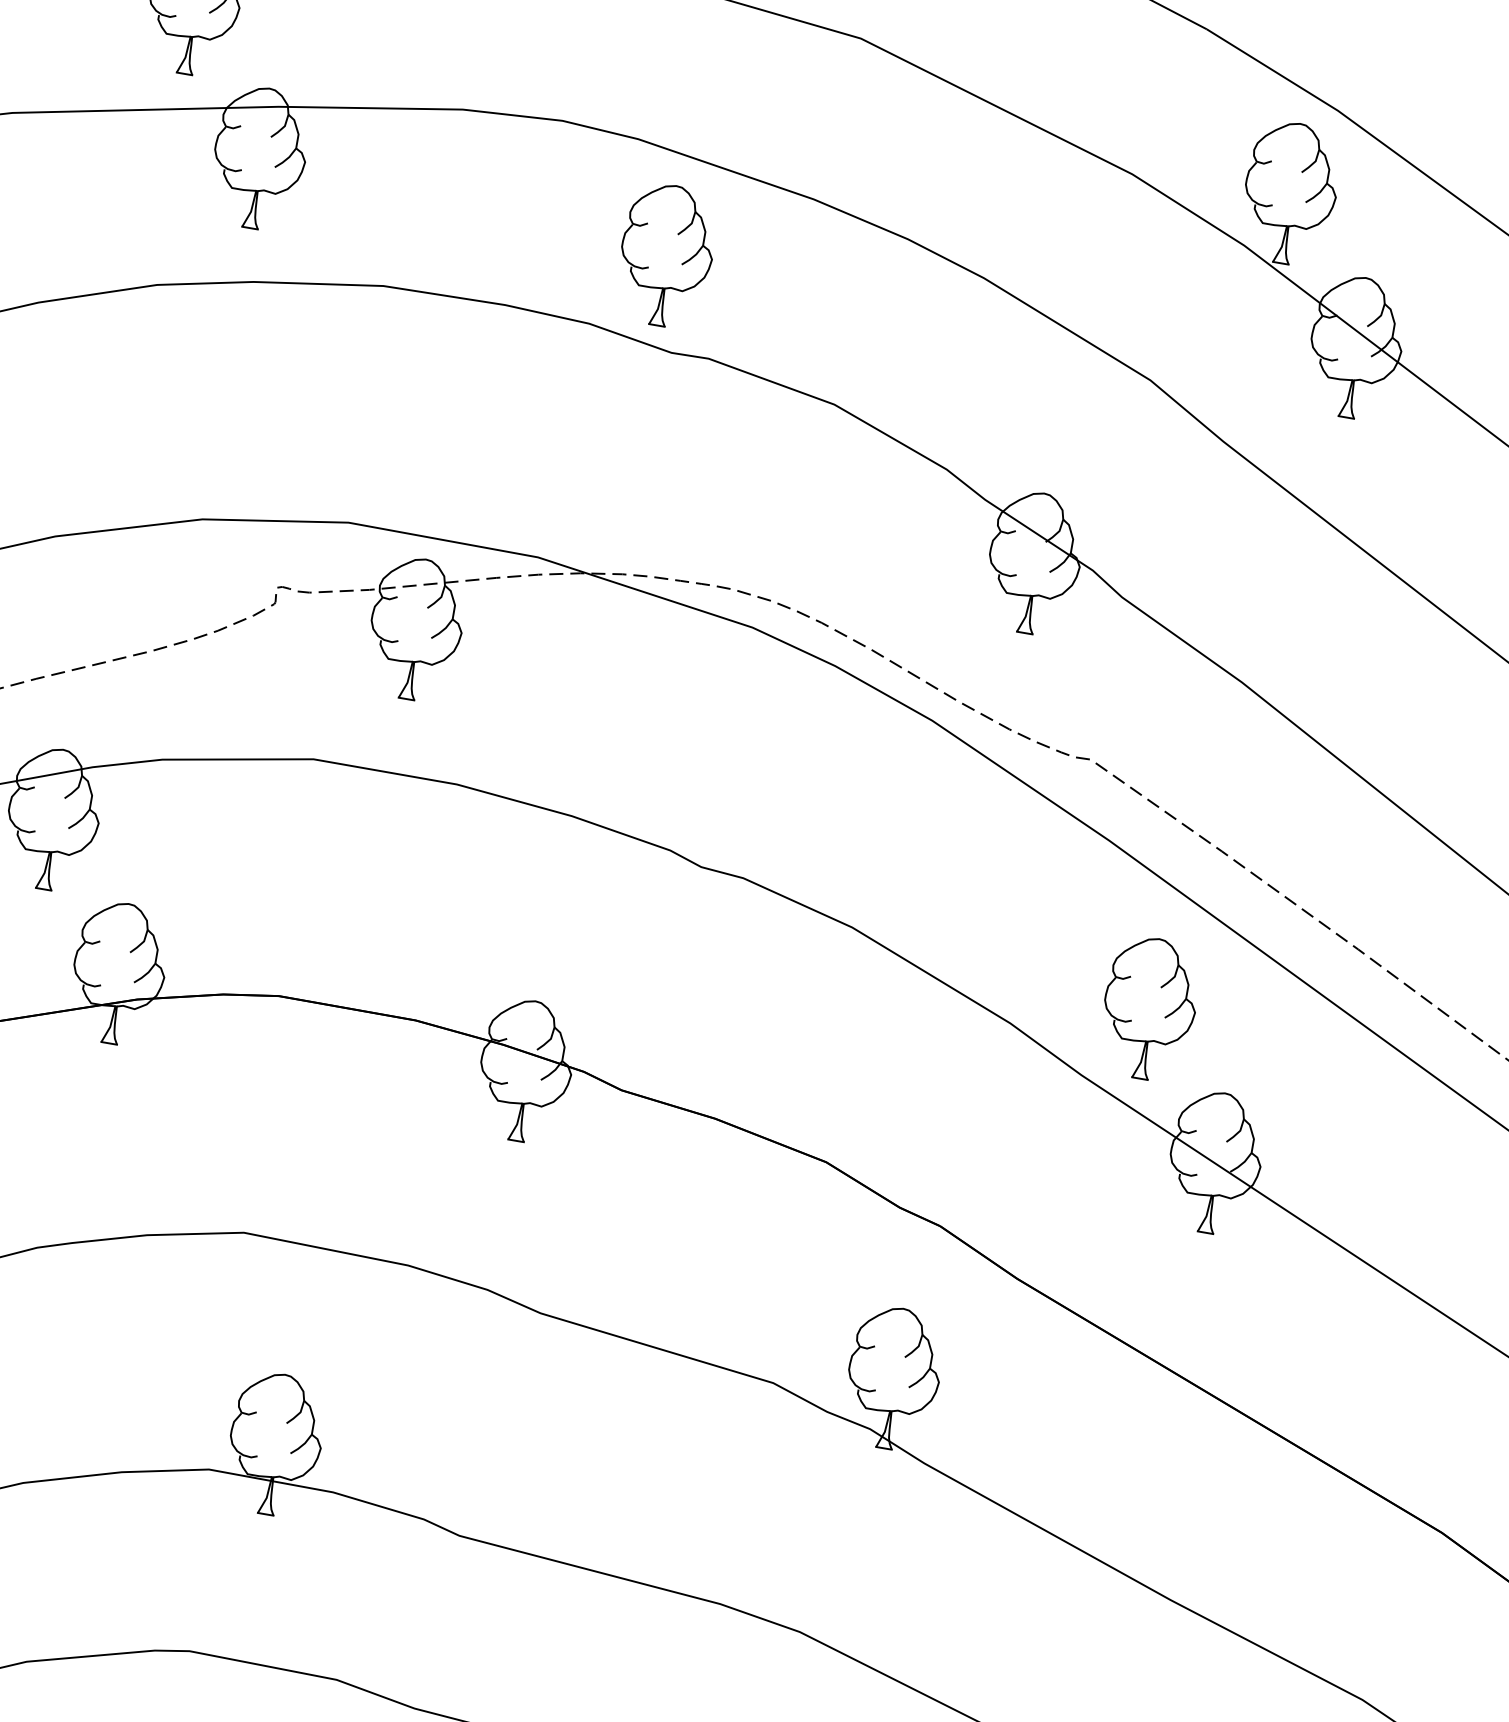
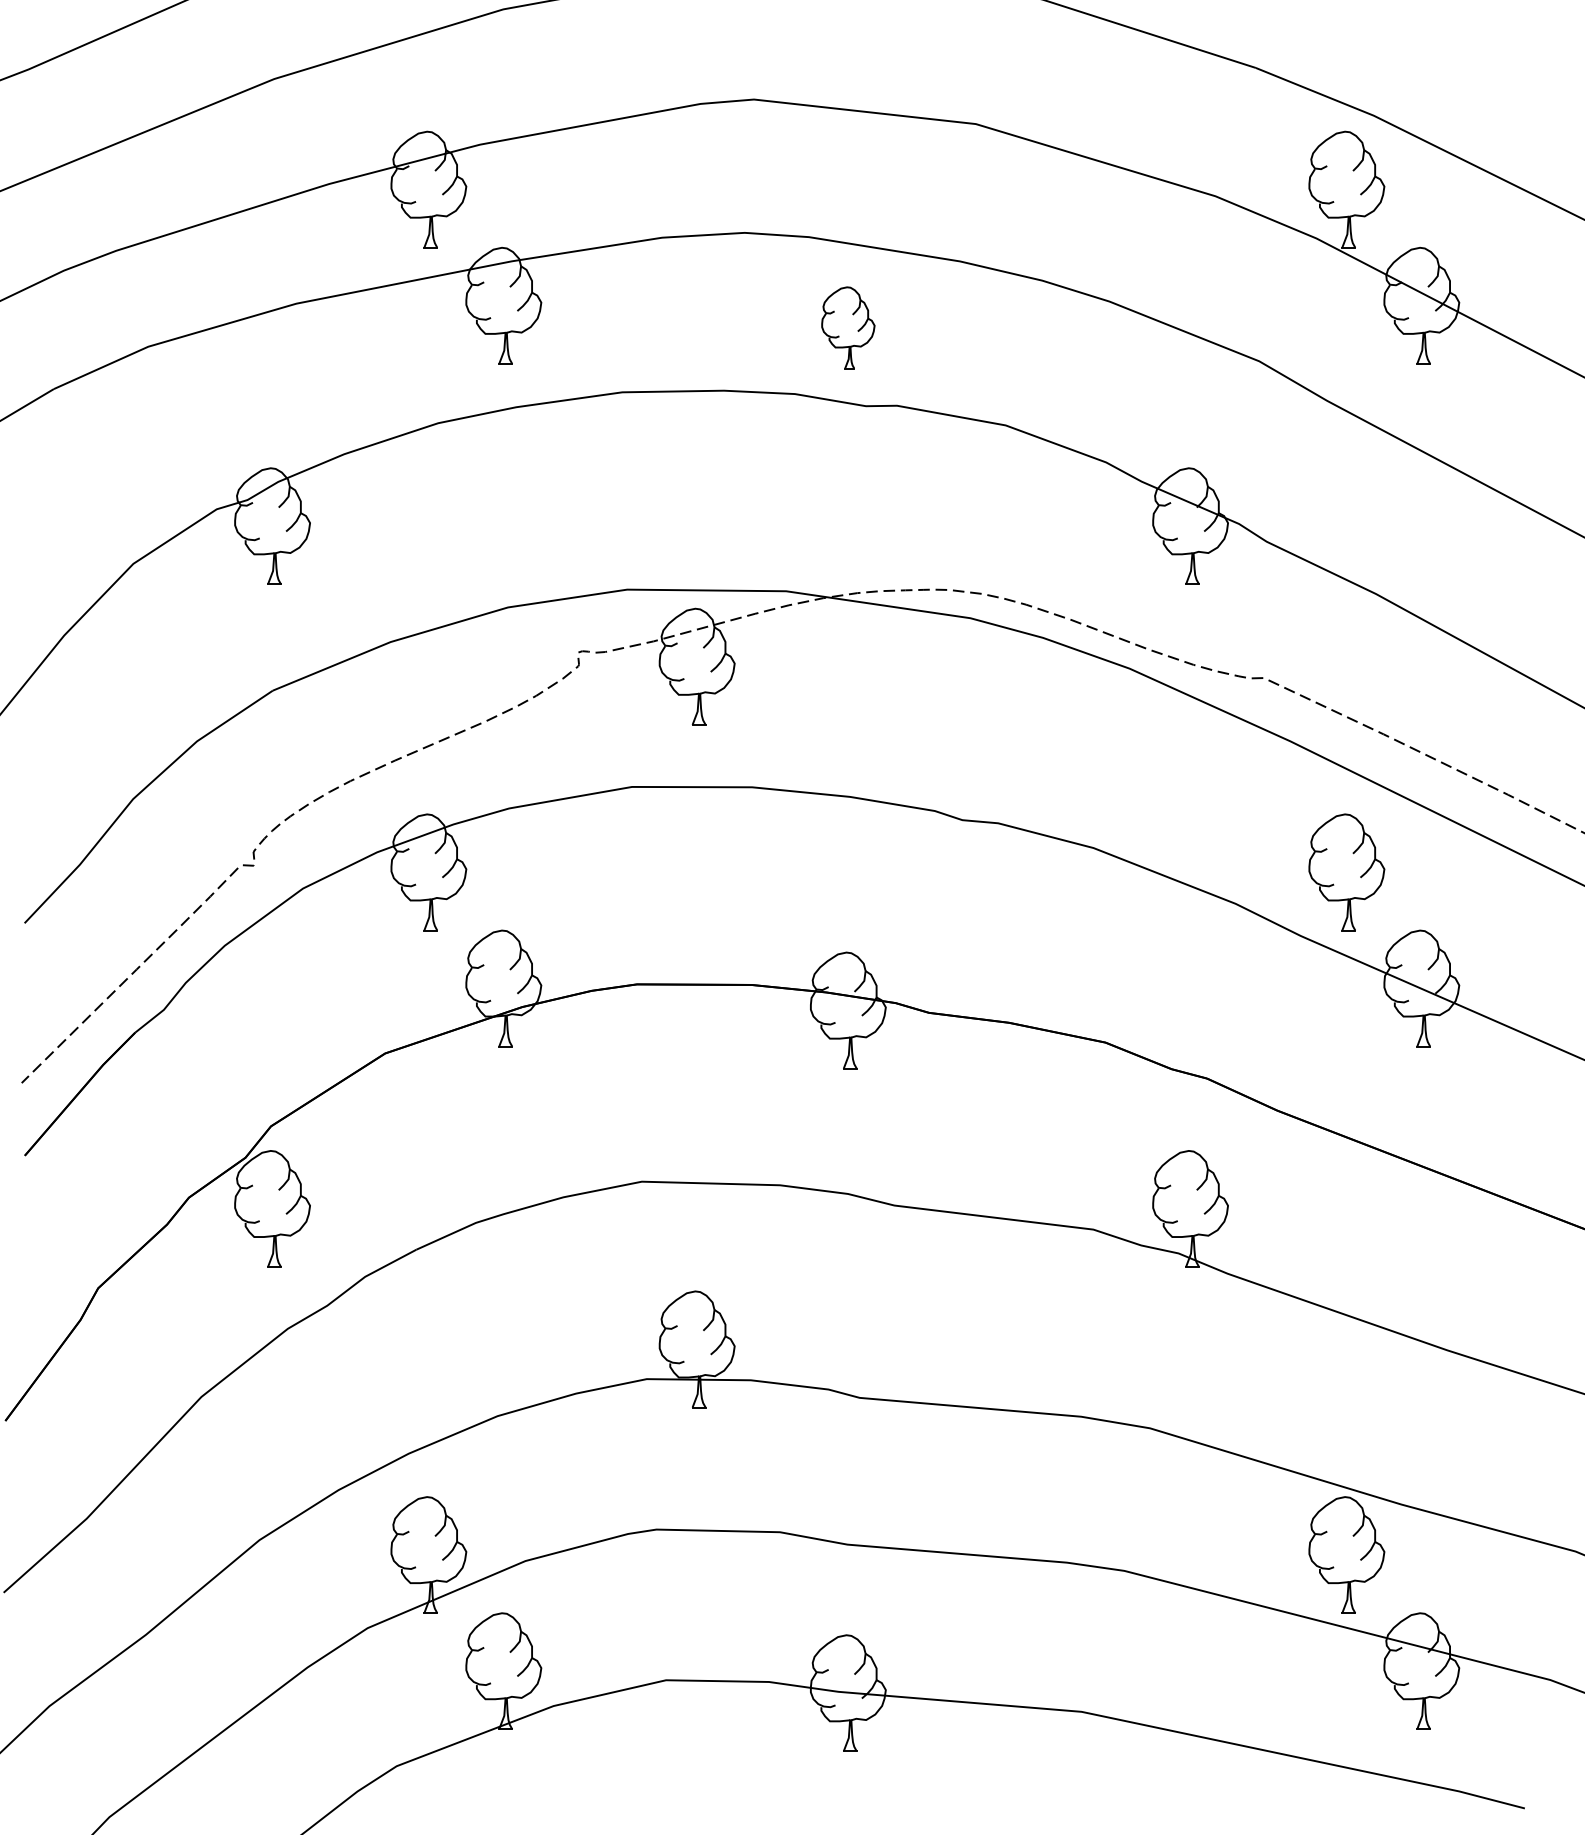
part: (666, 255) -> (848, 327), size x0.7

